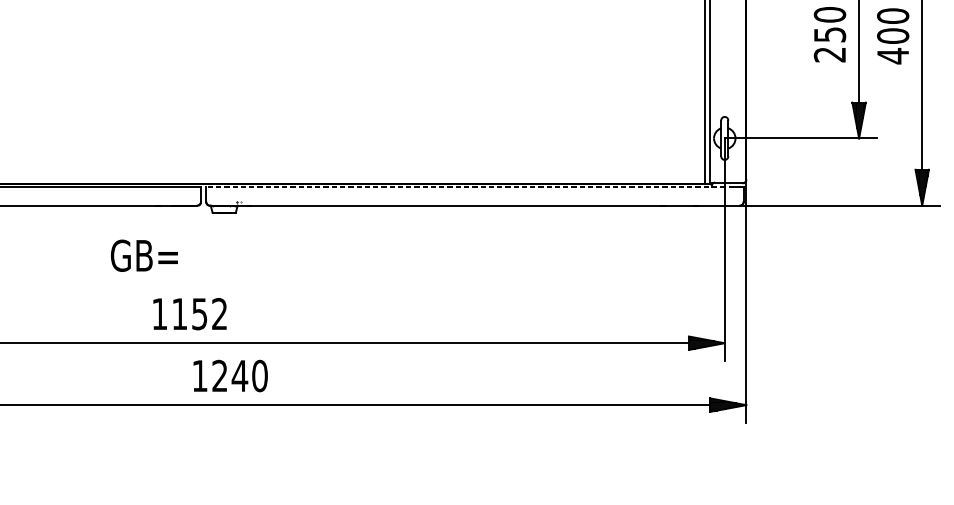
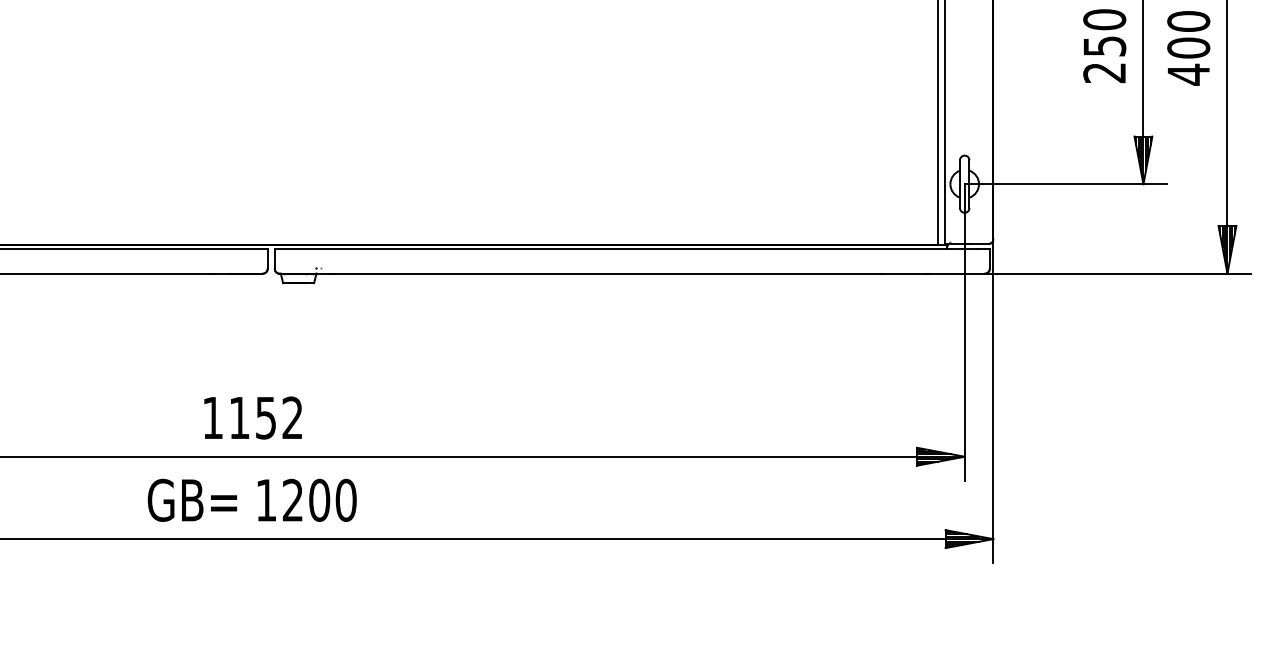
line: (469, 187) -> (625, 249), dashed -> solid
text: (143, 255) -> (191, 499), moved
text: (239, 375) -> (319, 499), 1240 -> 1200

